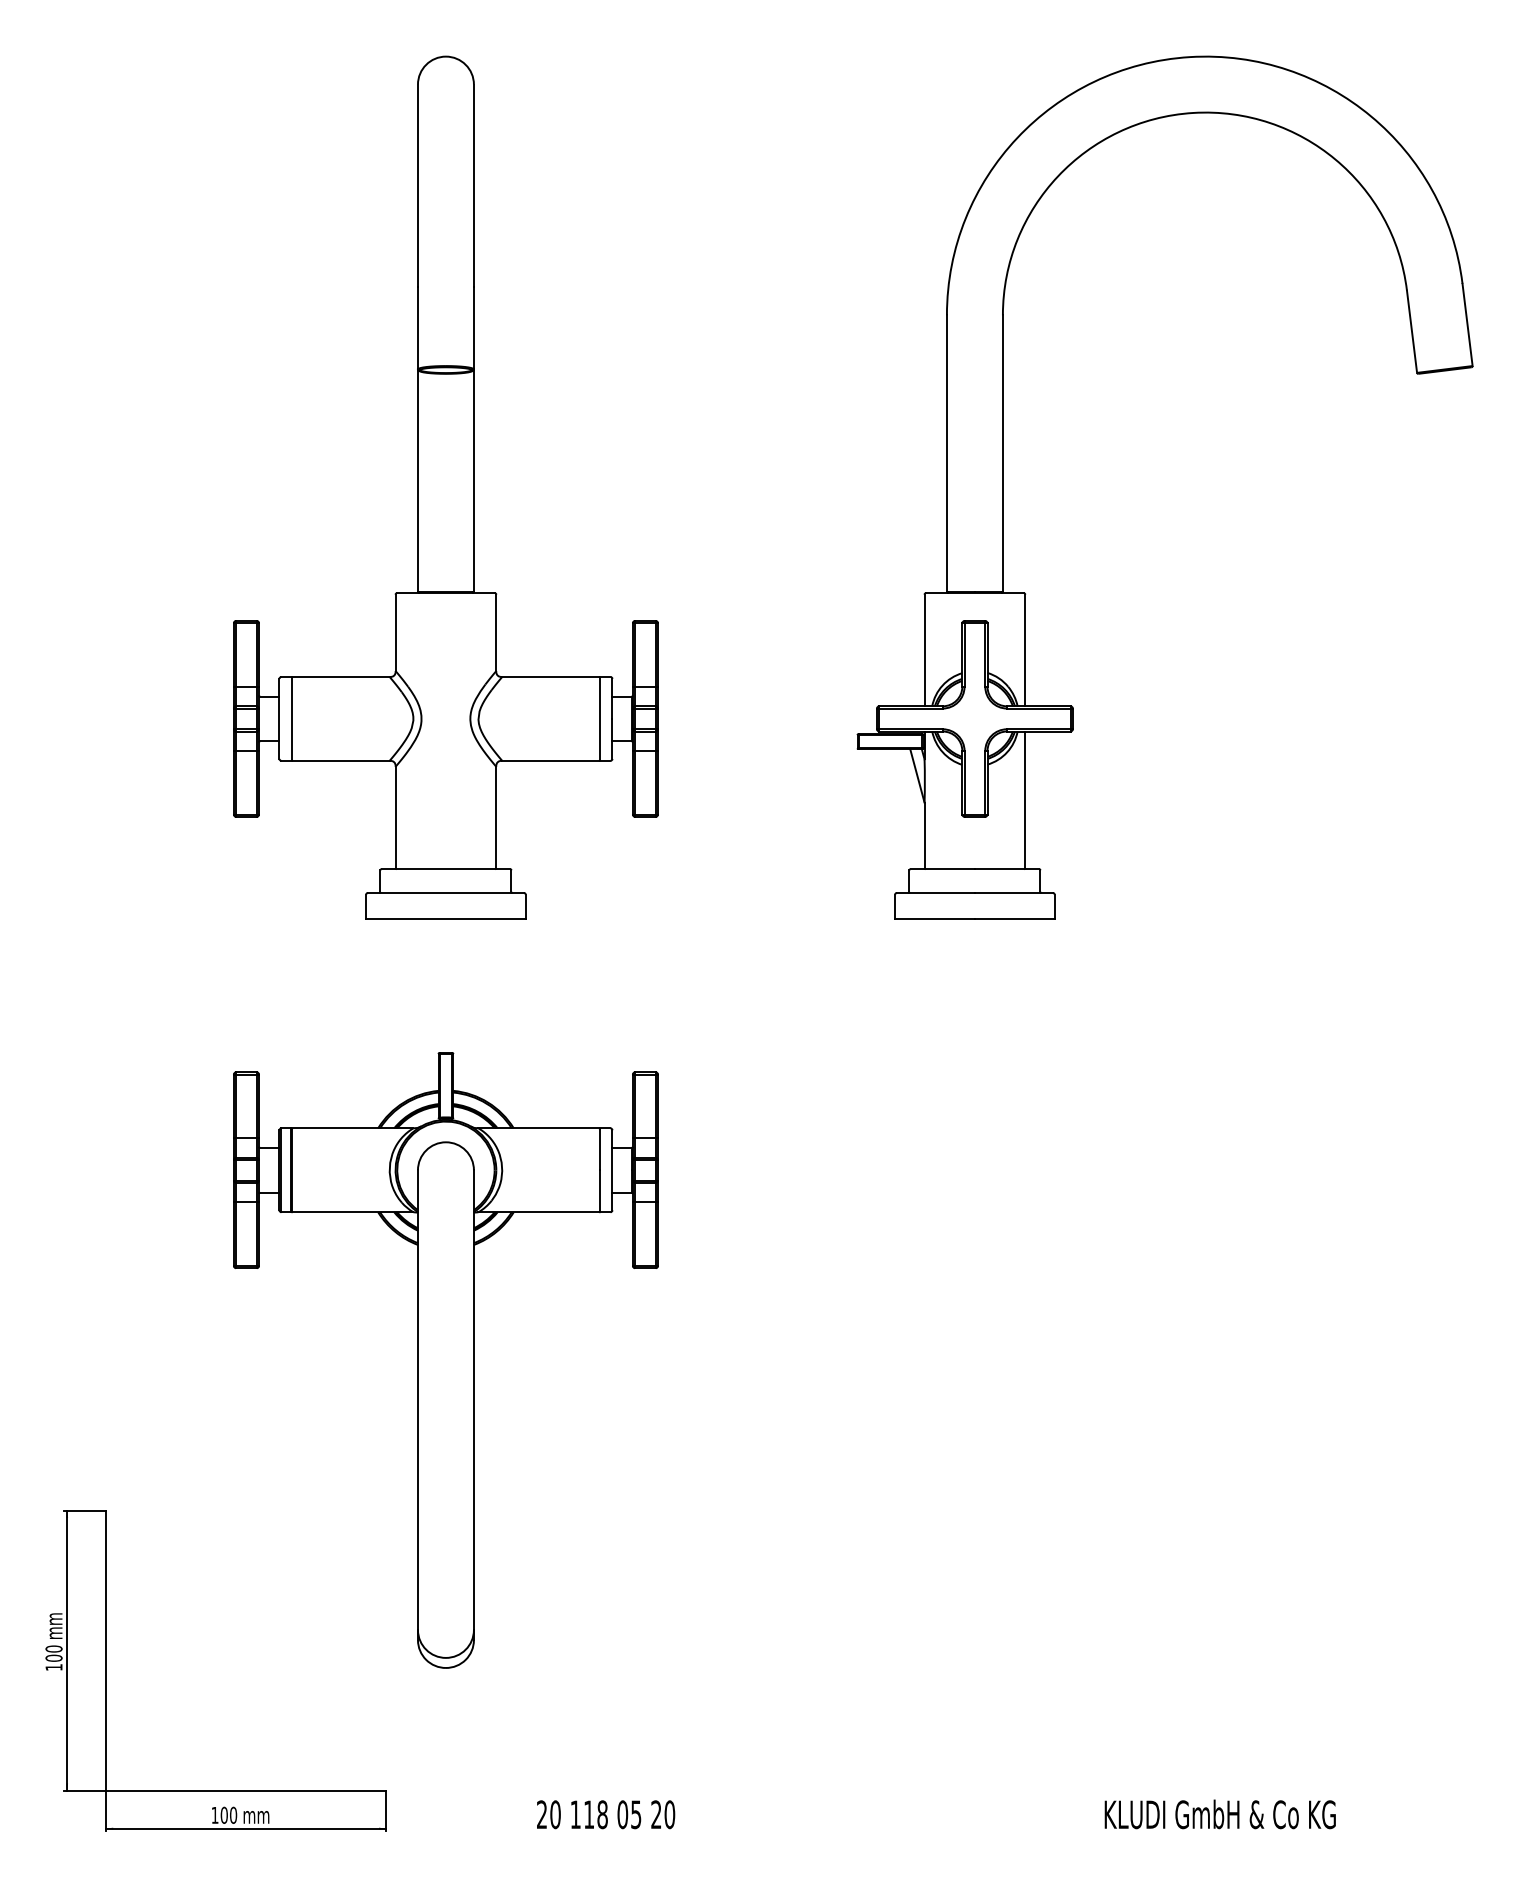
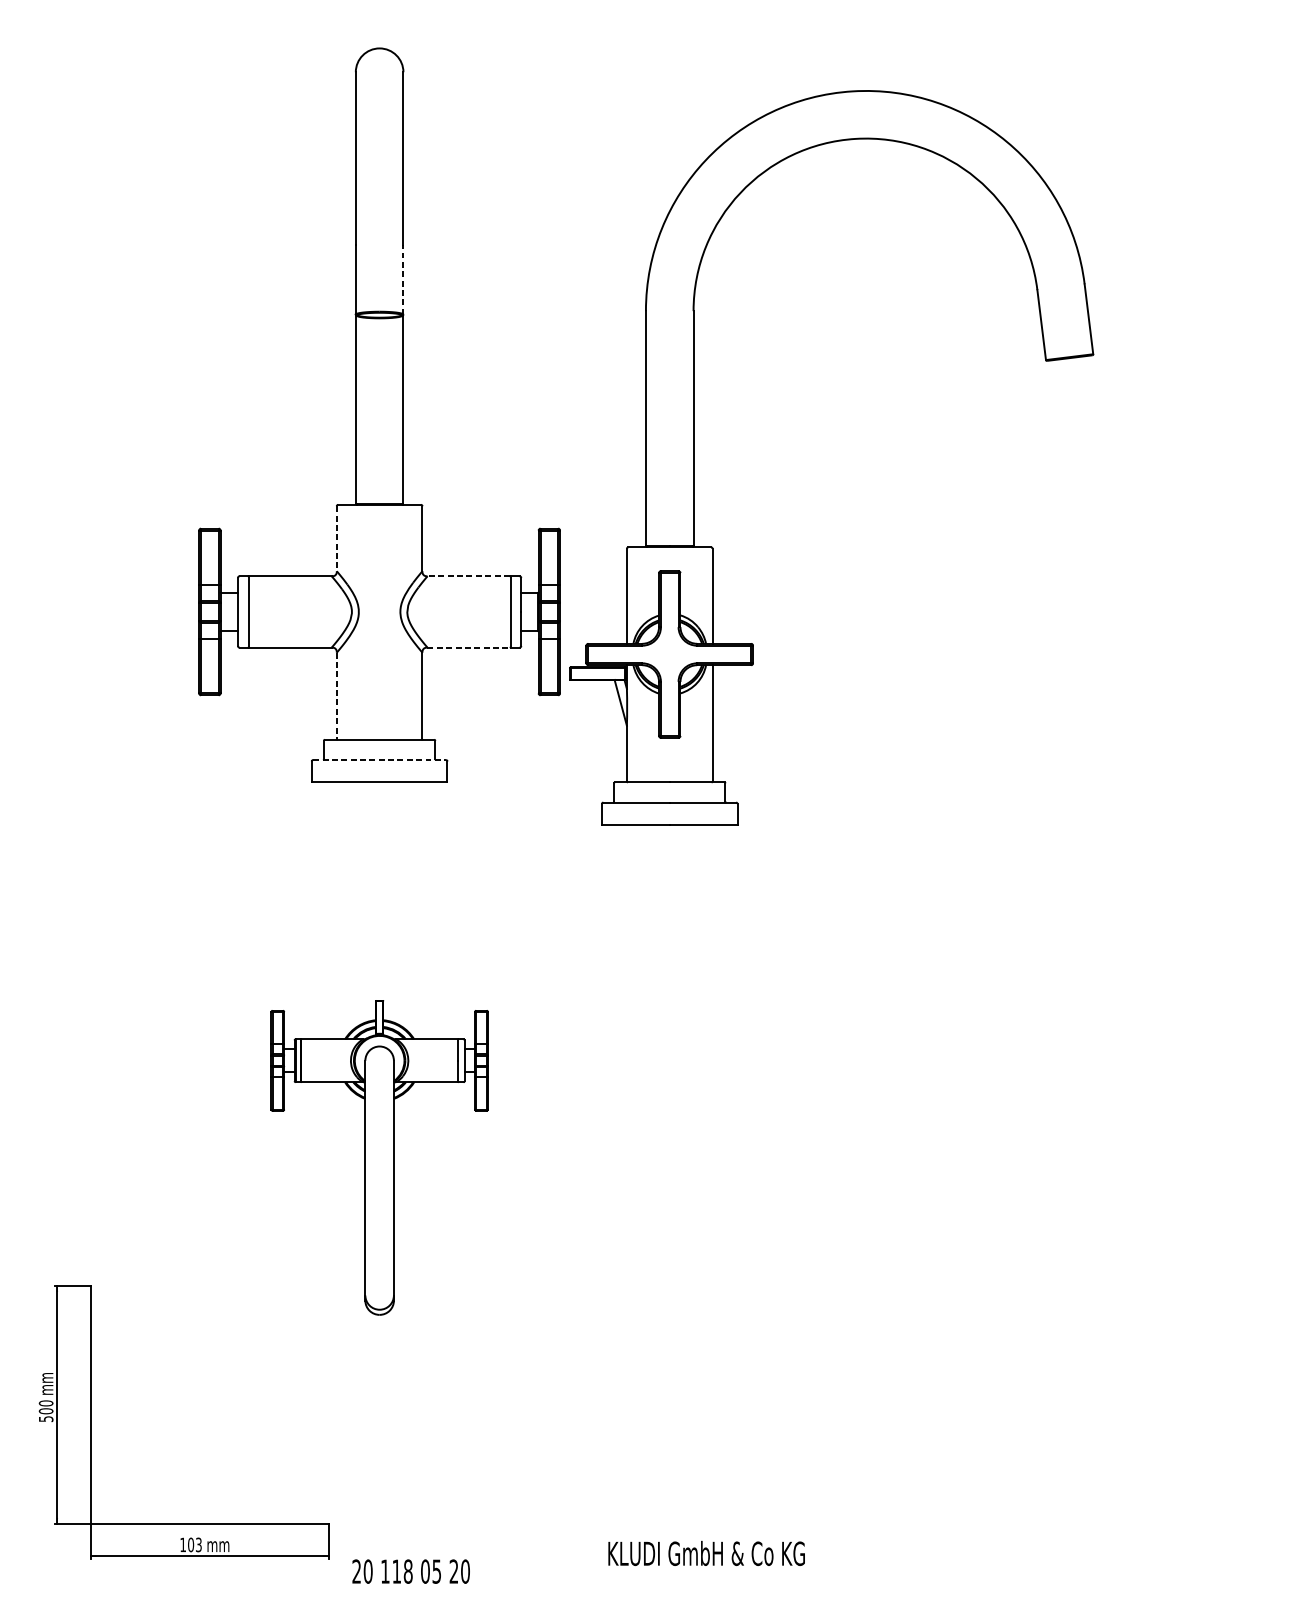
line: (473, 327) -> (403, 278), solid -> dashed
part: (1003, 487) -> (694, 457), moved
line: (395, 633) -> (336, 539), solid -> dashed
line: (550, 676) -> (468, 575), solid -> dashed
line: (551, 760) -> (469, 647), solid -> dashed
line: (395, 817) -> (336, 695), solid -> dashed
line: (446, 892) -> (380, 759), solid -> dashed
part: (445, 1360) -> (379, 1157), size x0.6
text: (53, 1667) -> (45, 1419), 100 -> 500
text: (233, 1814) -> (198, 1544), 100 -> 103
text: (606, 1814) -> (411, 1571), moved
text: (1219, 1814) -> (705, 1553), moved

